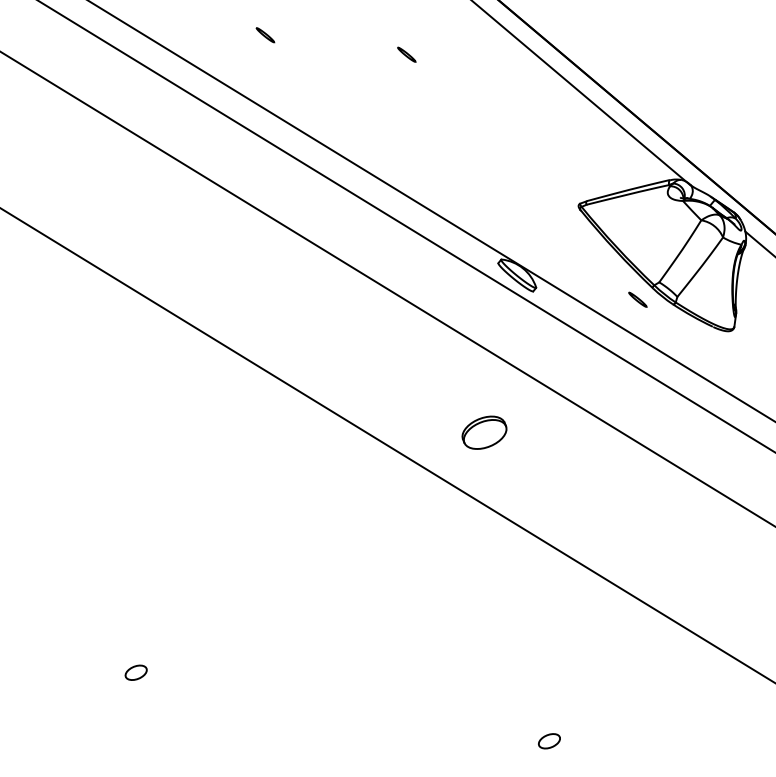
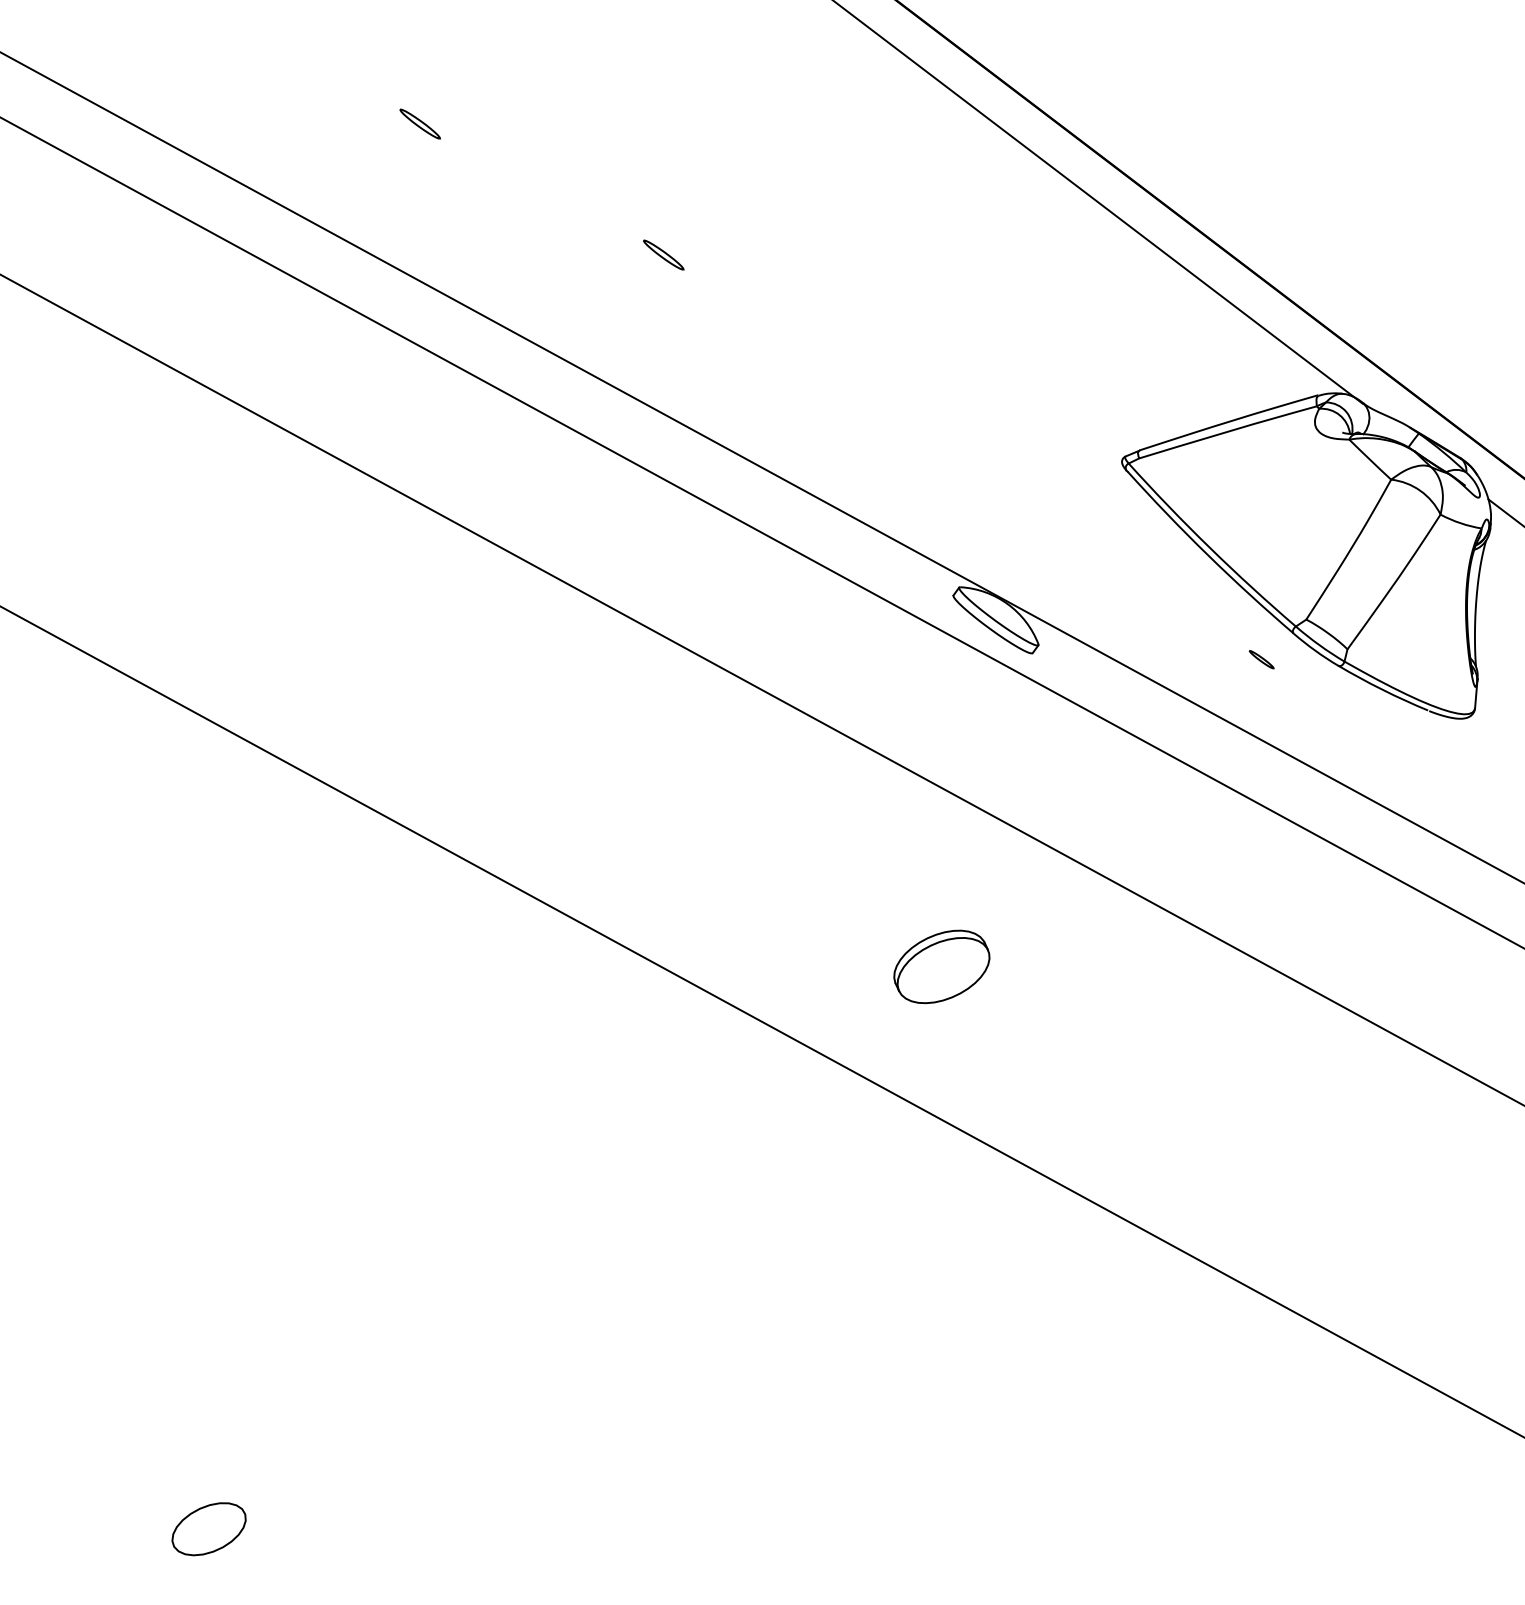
part: (406, 54) -> (663, 254), moved
part: (637, 299) -> (1260, 659), size x0.6
part: (135, 672) -> (207, 1528), size x1.6

